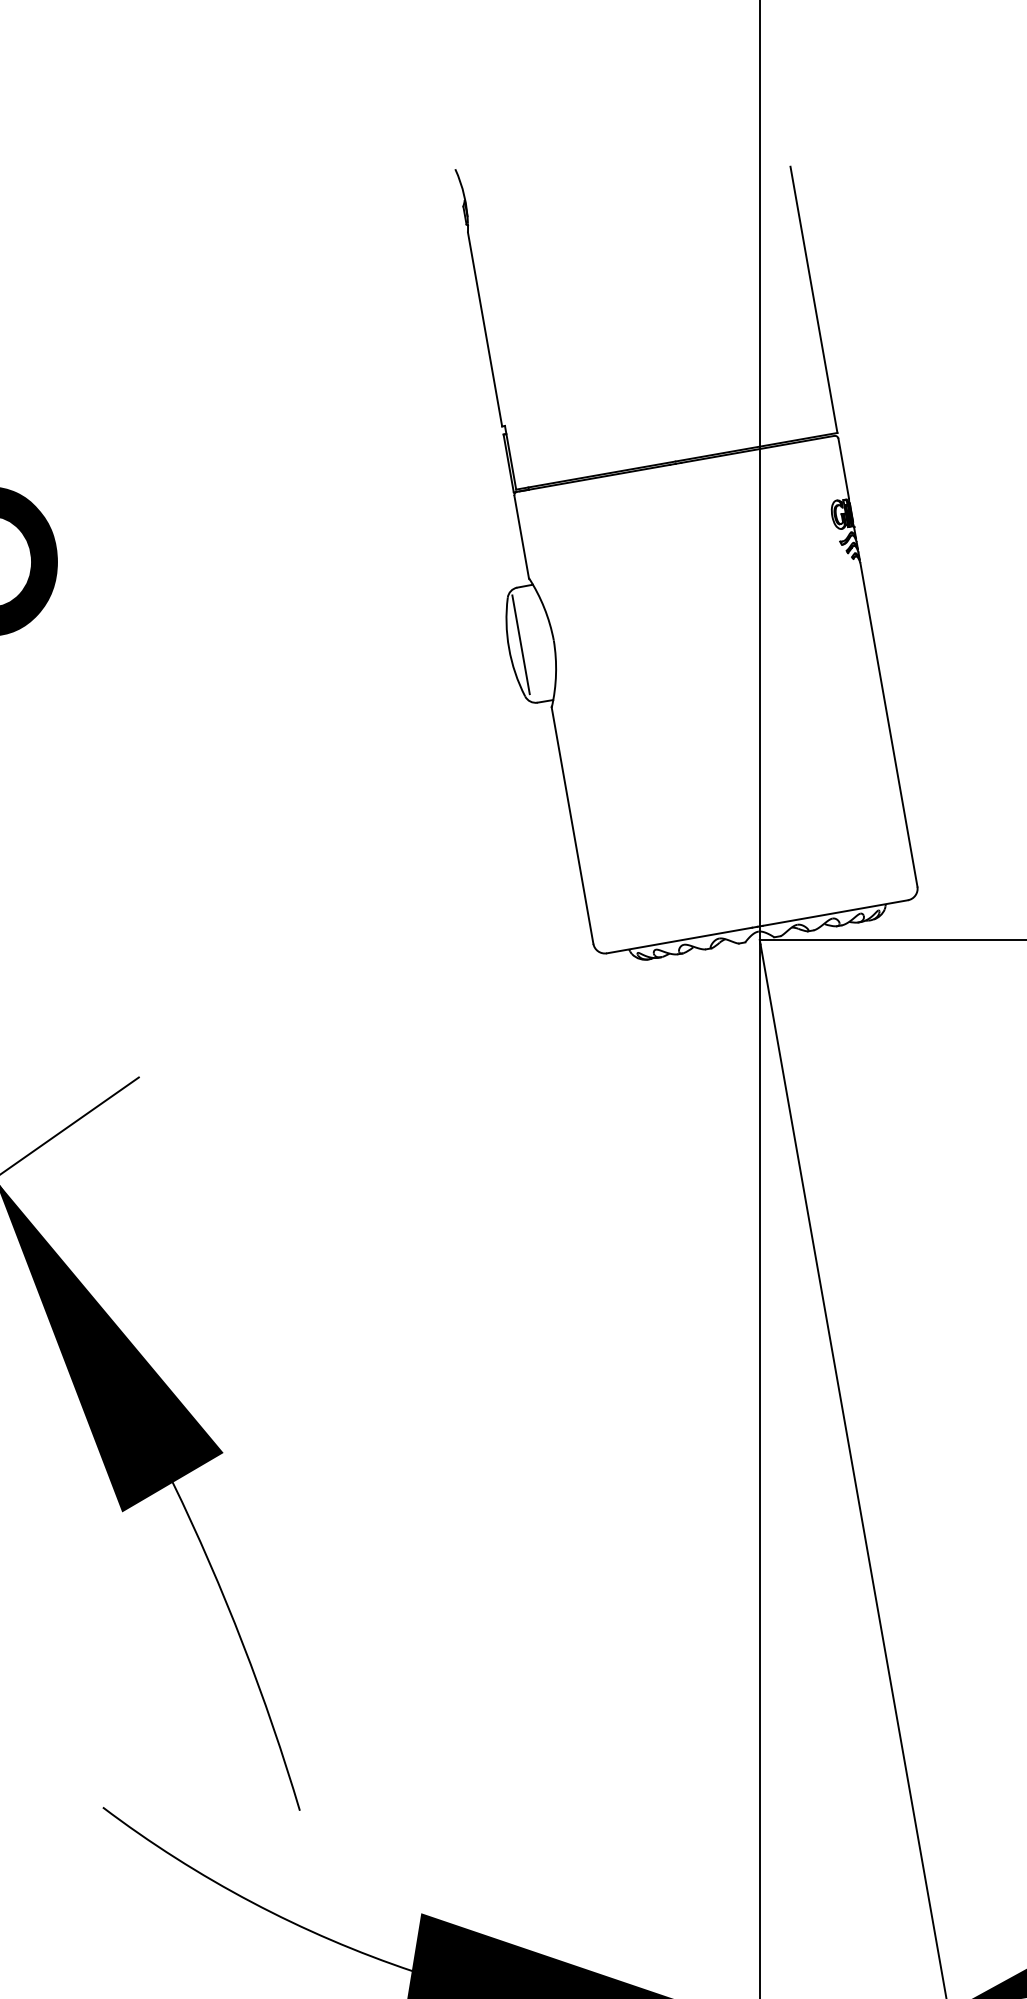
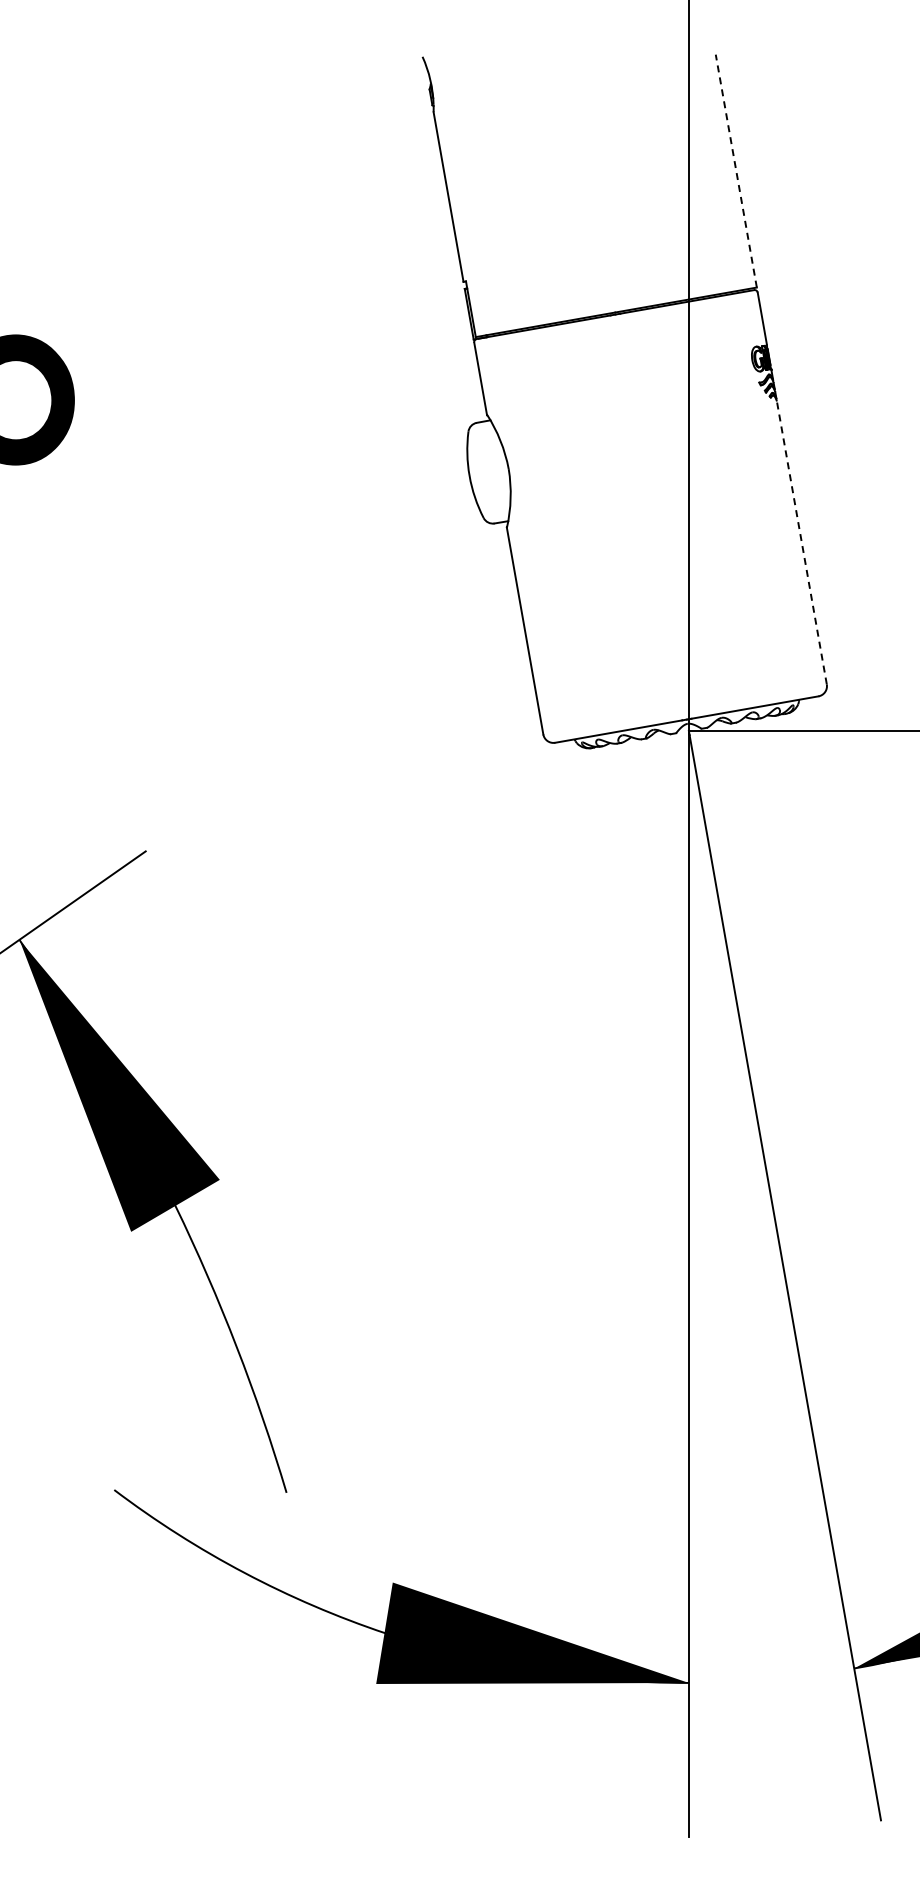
line: (814, 299) -> (736, 170), solid -> dashed
line: (520, 644) -> (479, 472), removed
line: (888, 724) -> (801, 542), solid -> dashed

